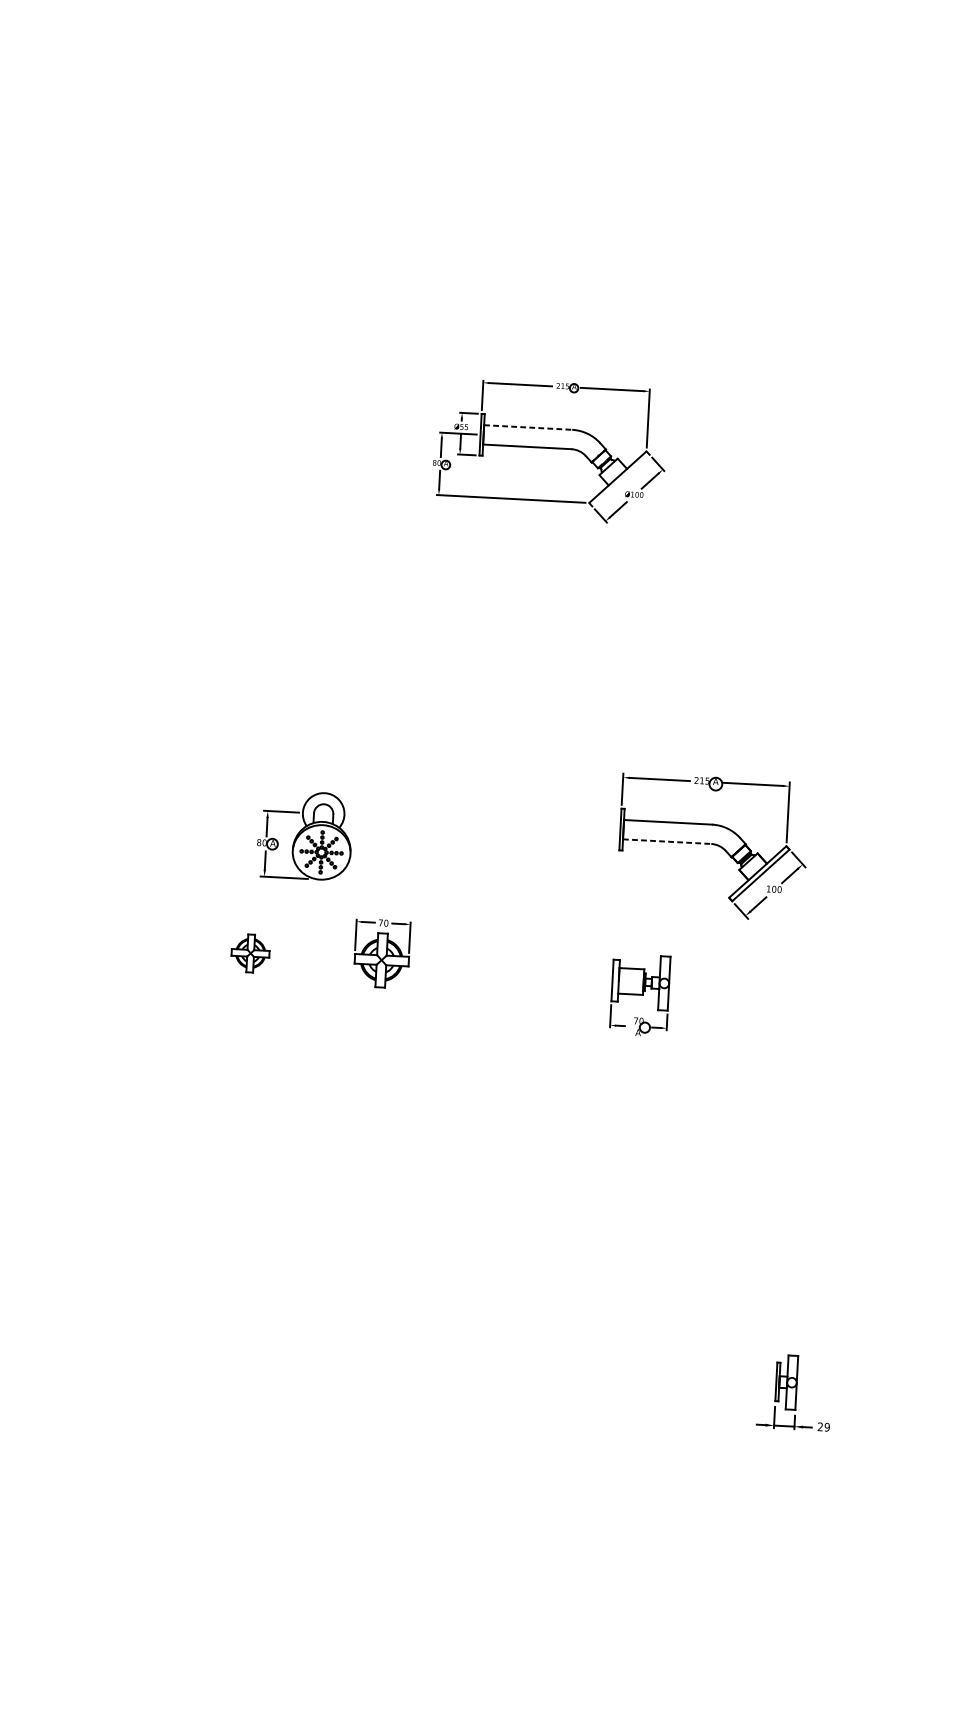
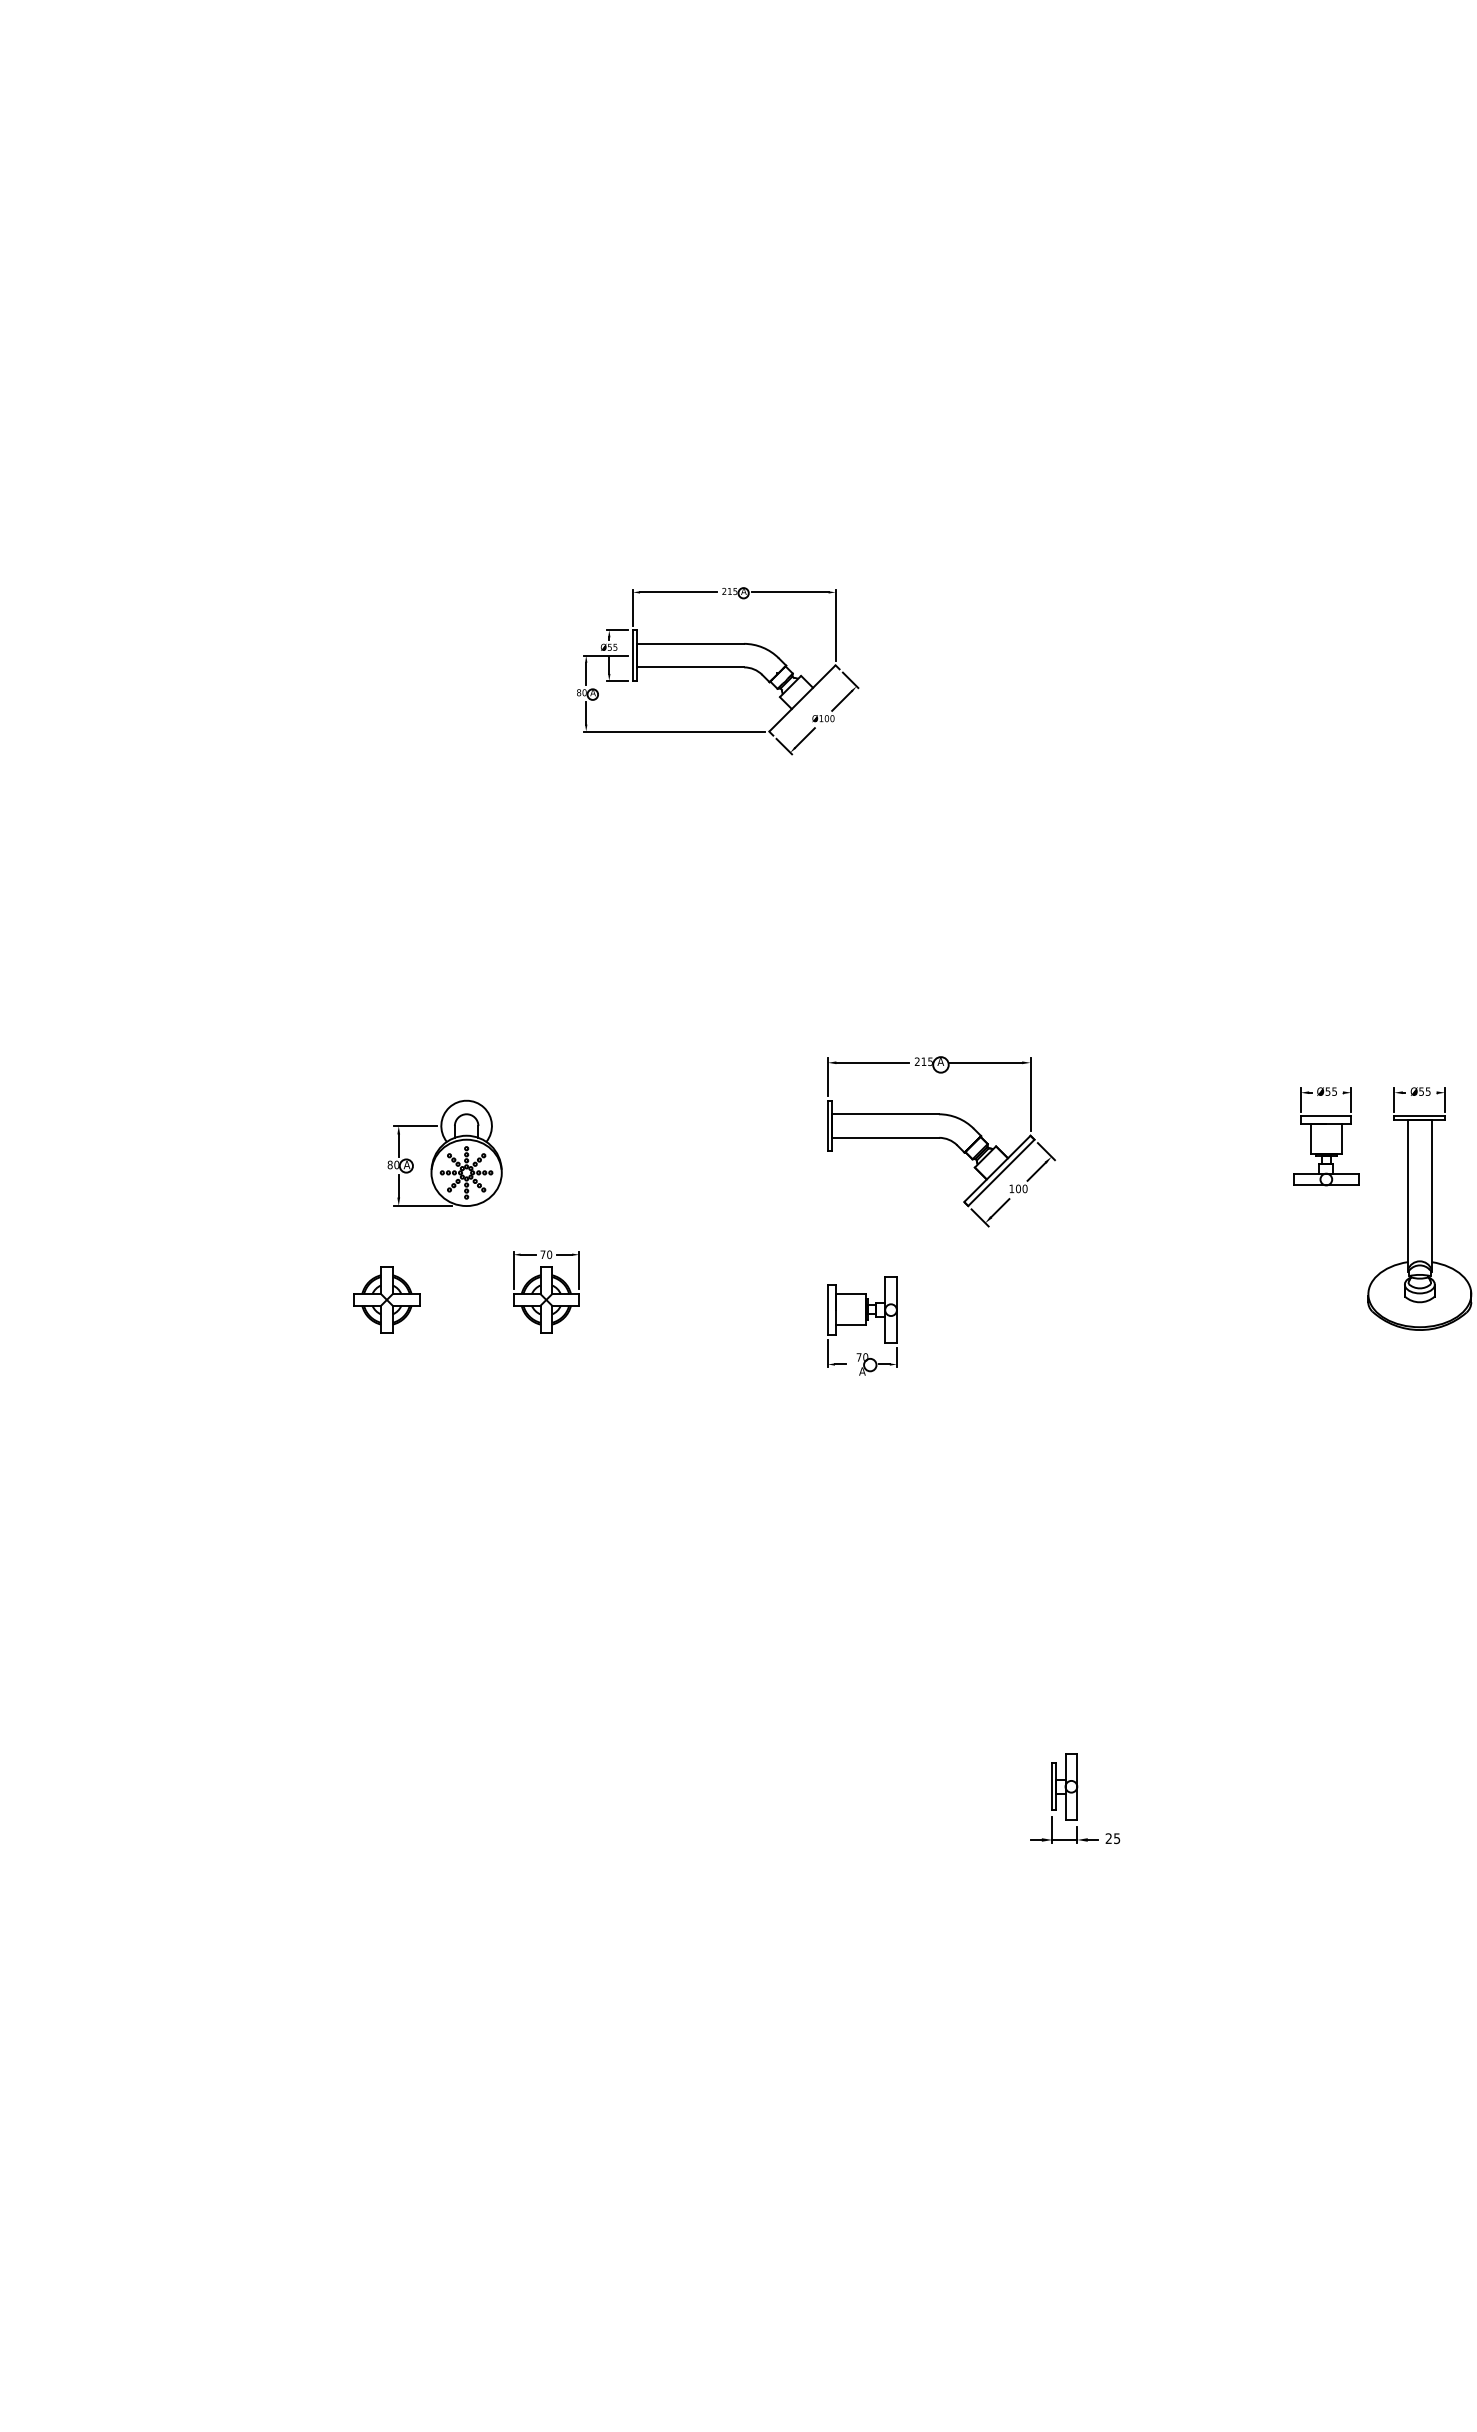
line: (528, 427) -> (690, 643), dashed -> solid
line: (667, 841) -> (885, 1137), dashed -> solid
part: (250, 952) -> (386, 1299), size x1.43
text: (826, 1427) -> (1116, 1838), 29 -> 25

